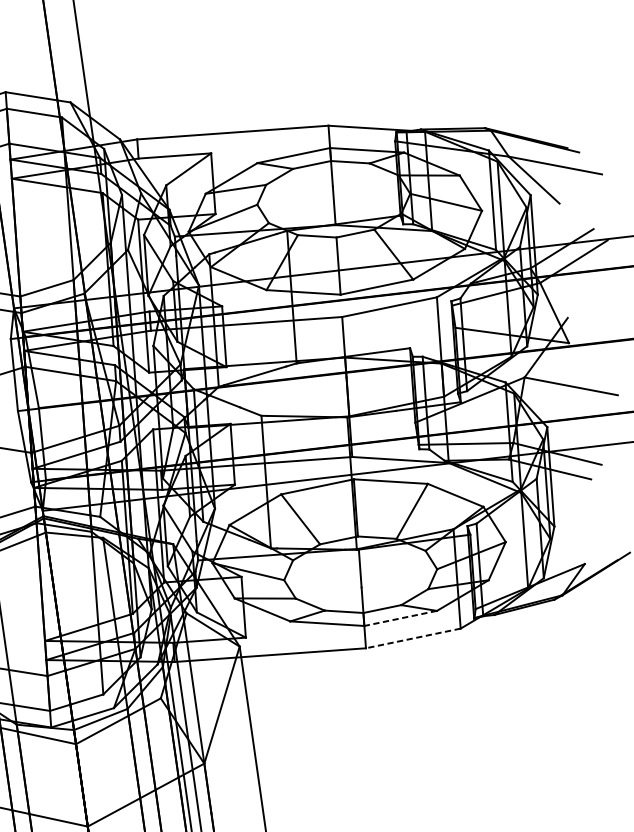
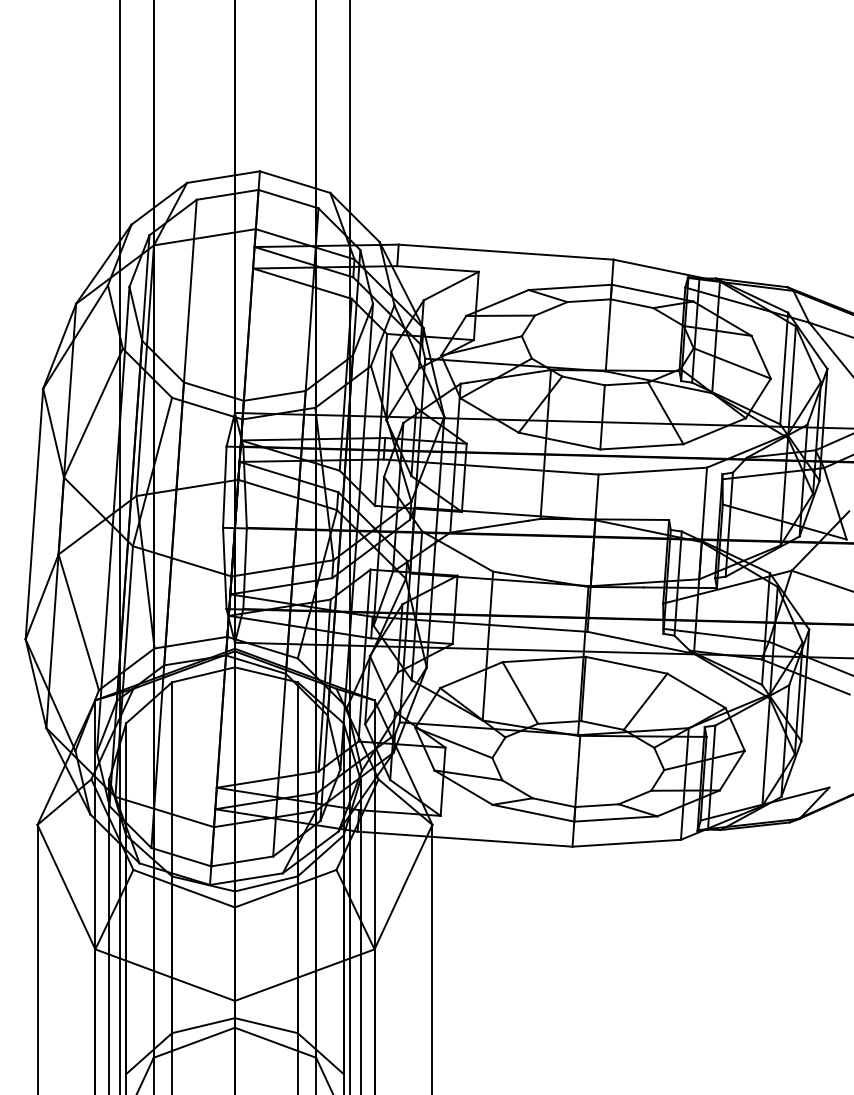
line: (400, 618) -> (615, 818), dashed -> solid
line: (413, 638) -> (626, 843), dashed -> solid

